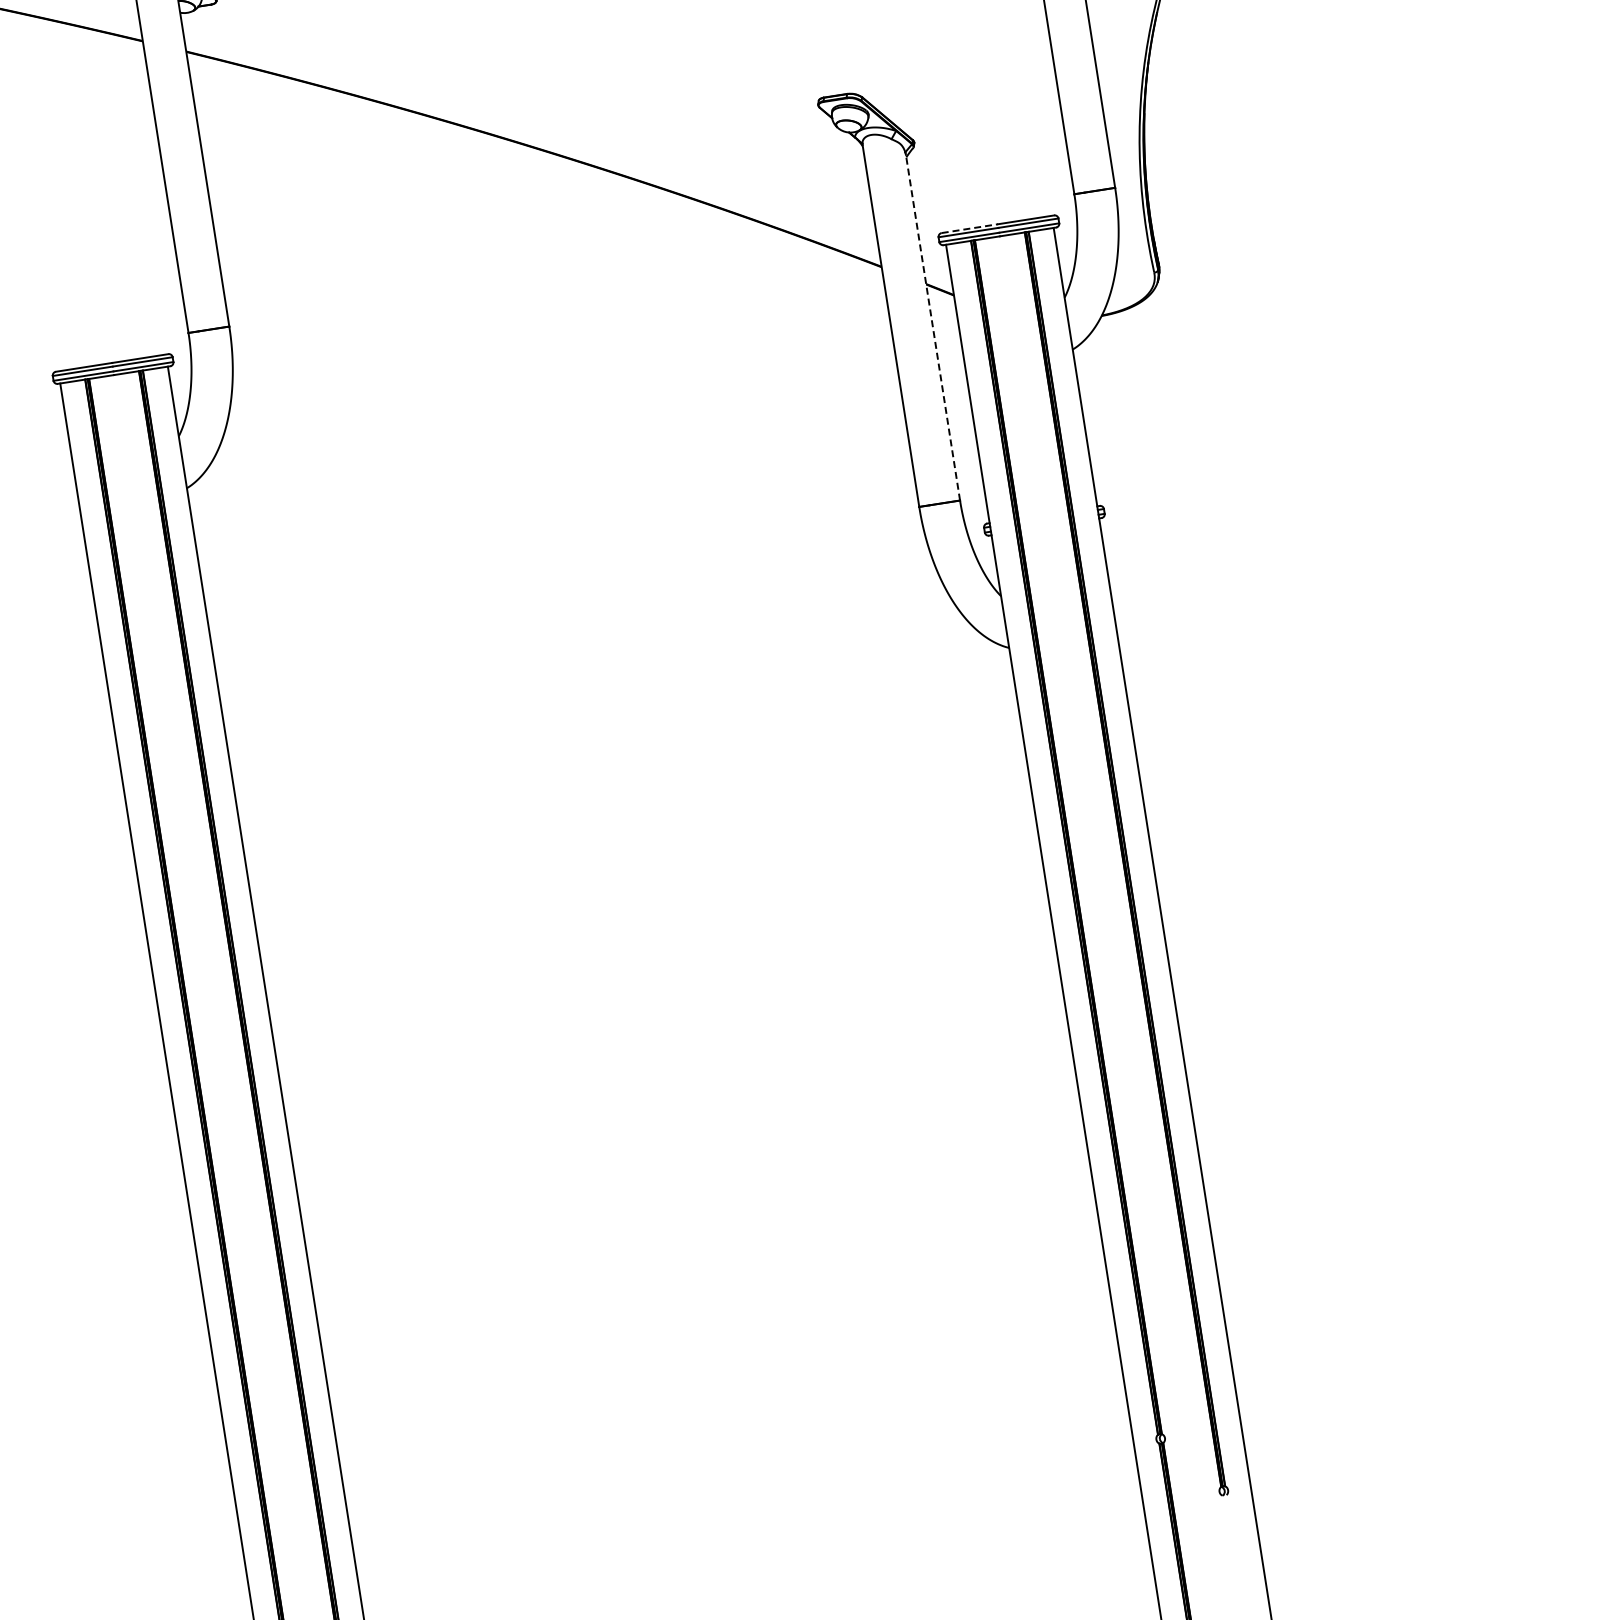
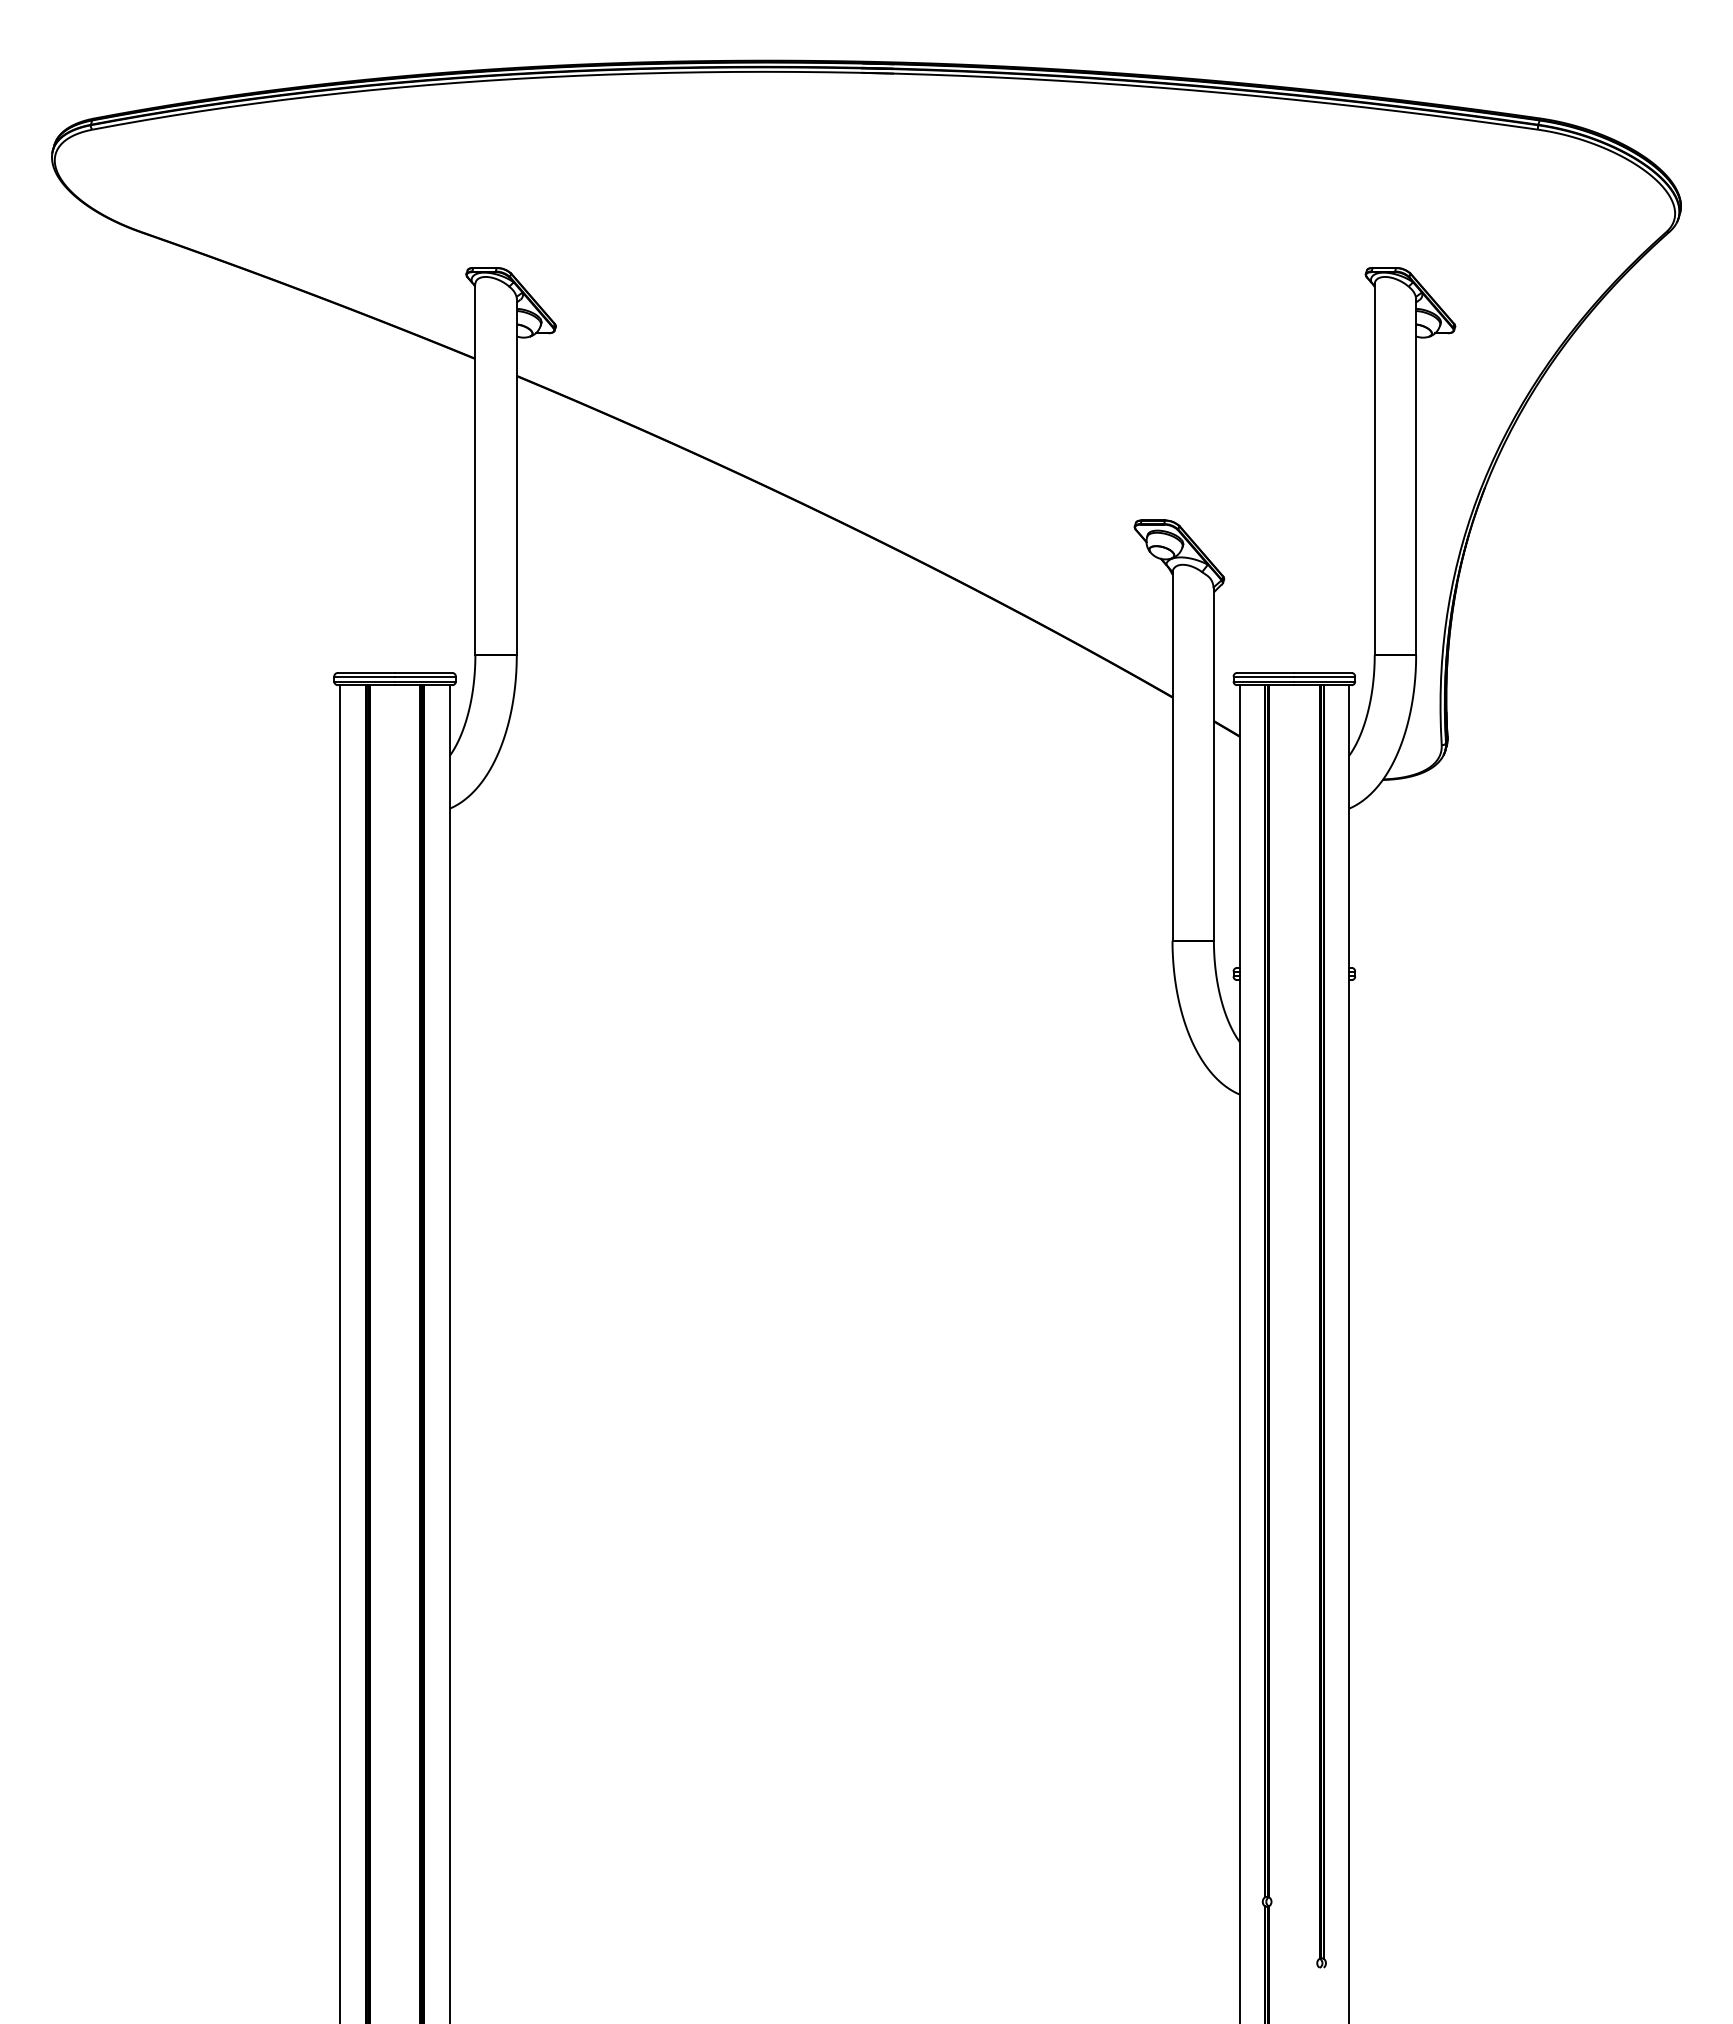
line: (969, 228) -> (1265, 672), dashed -> solid
line: (932, 326) -> (1213, 764), dashed -> solid

